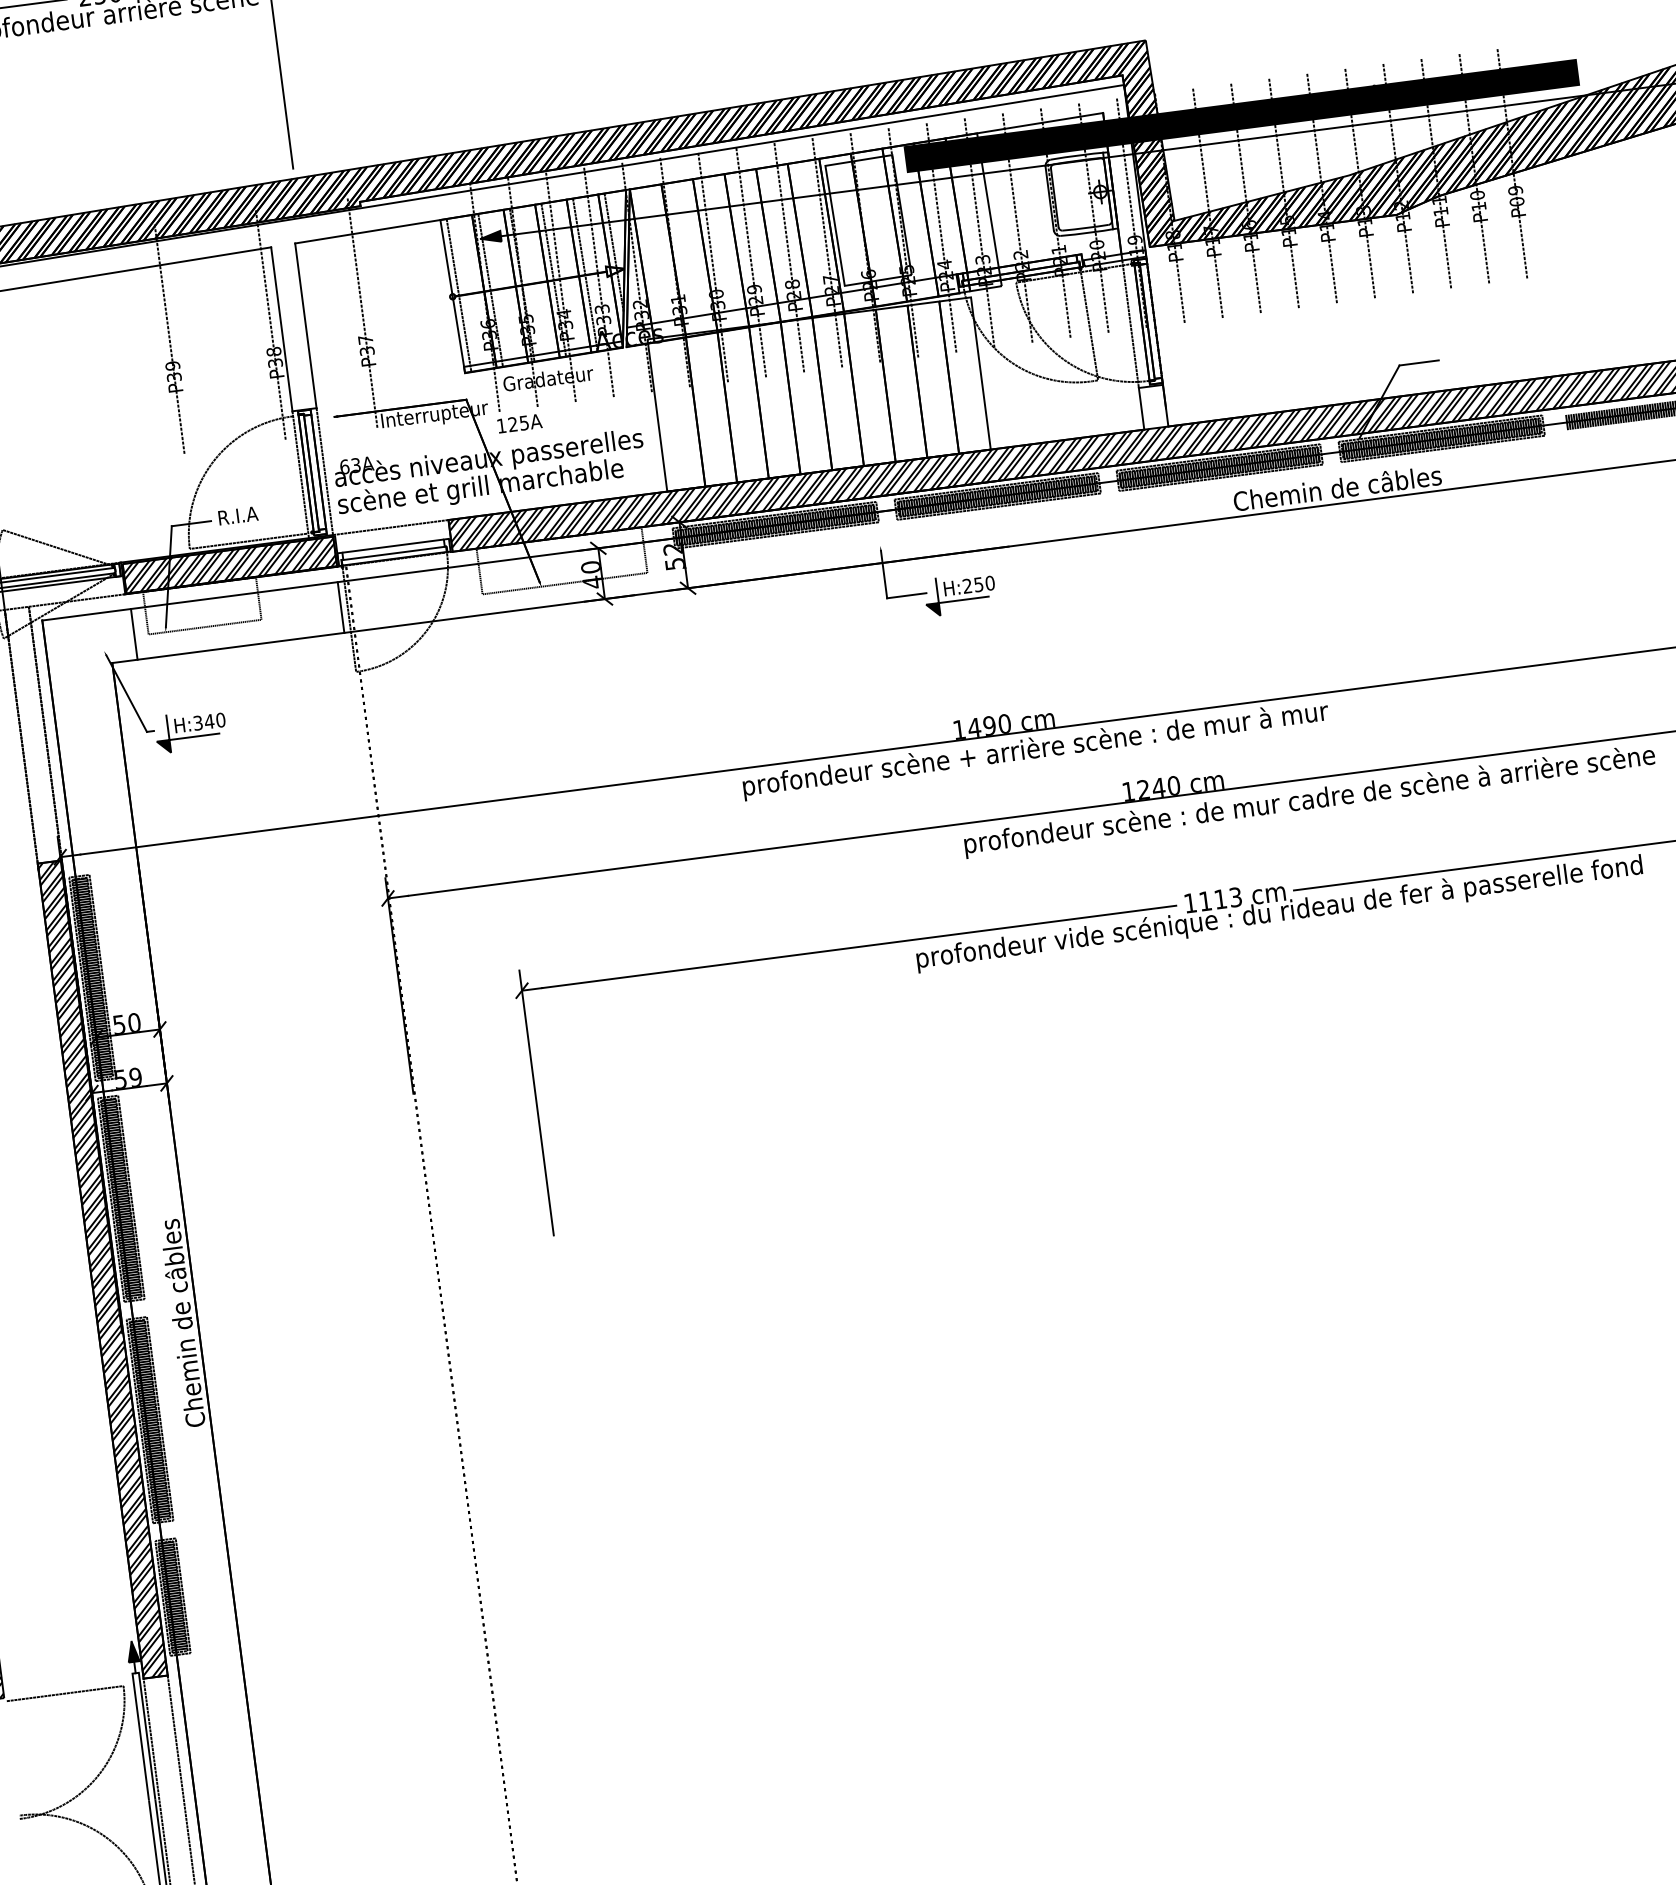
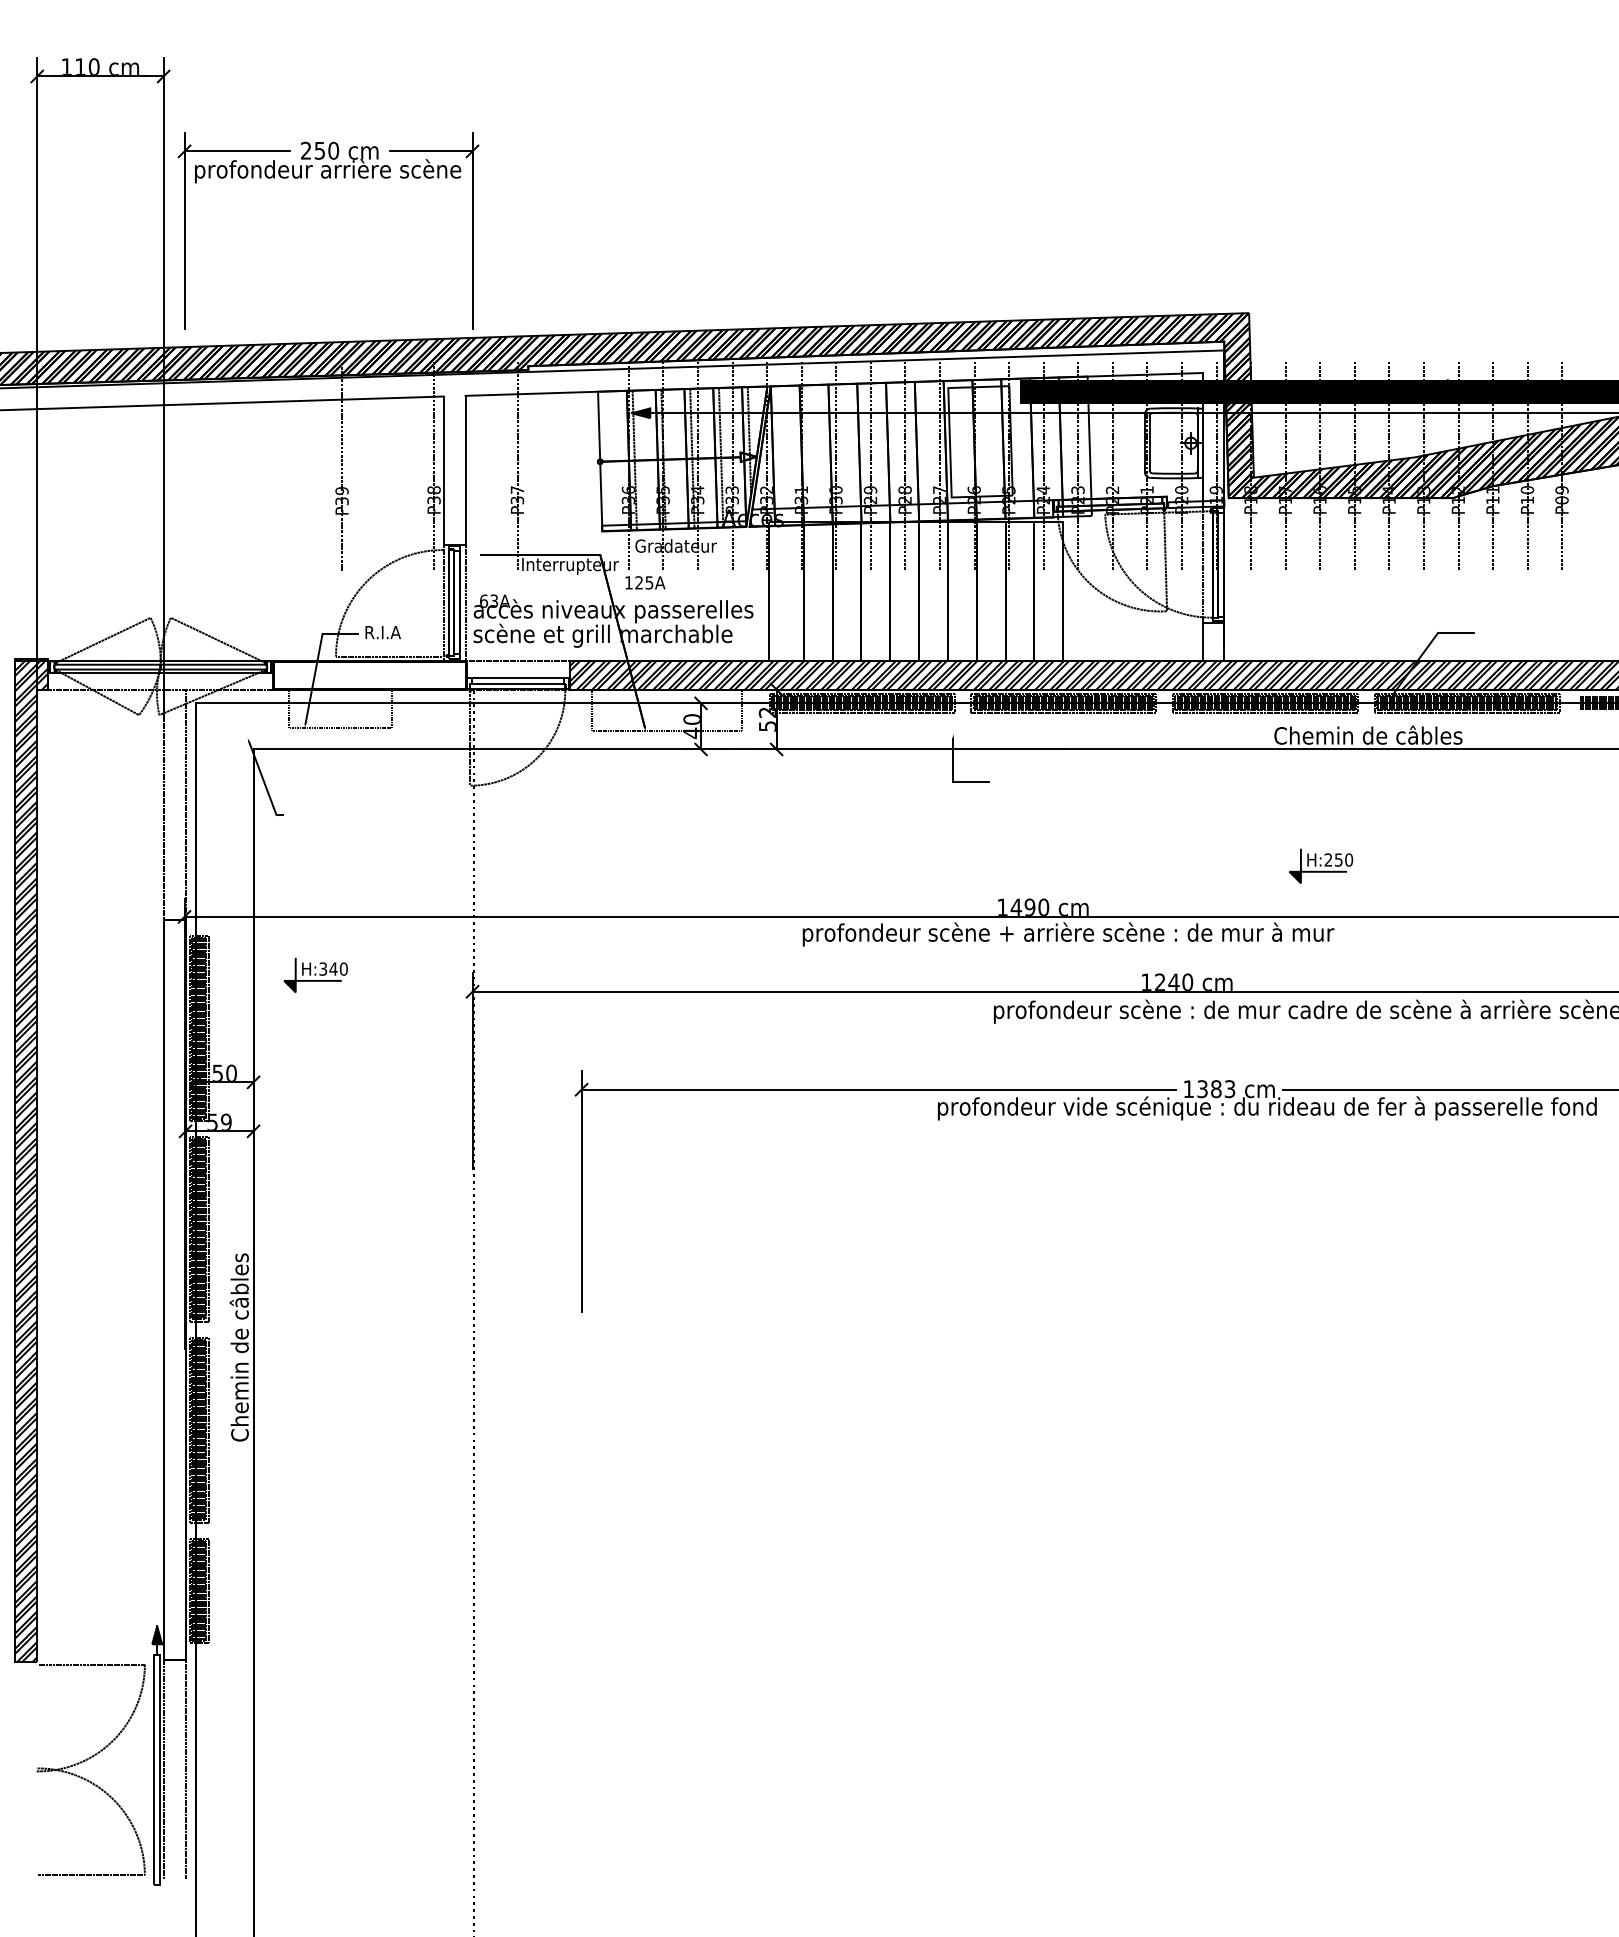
line: (458, 294) -> (605, 460), removed
hatch: (229, 565) -> (369, 675), removed
part: (960, 593) -> (1321, 865), moved
line: (341, 607) -> (464, 726), removed
line: (134, 634) -> (276, 726), removed
part: (190, 730) -> (315, 974), moved
text: (1213, 900) -> (1209, 1089), 1113 -> 1383
hatch: (102, 1268) -> (174, 1289), removed

